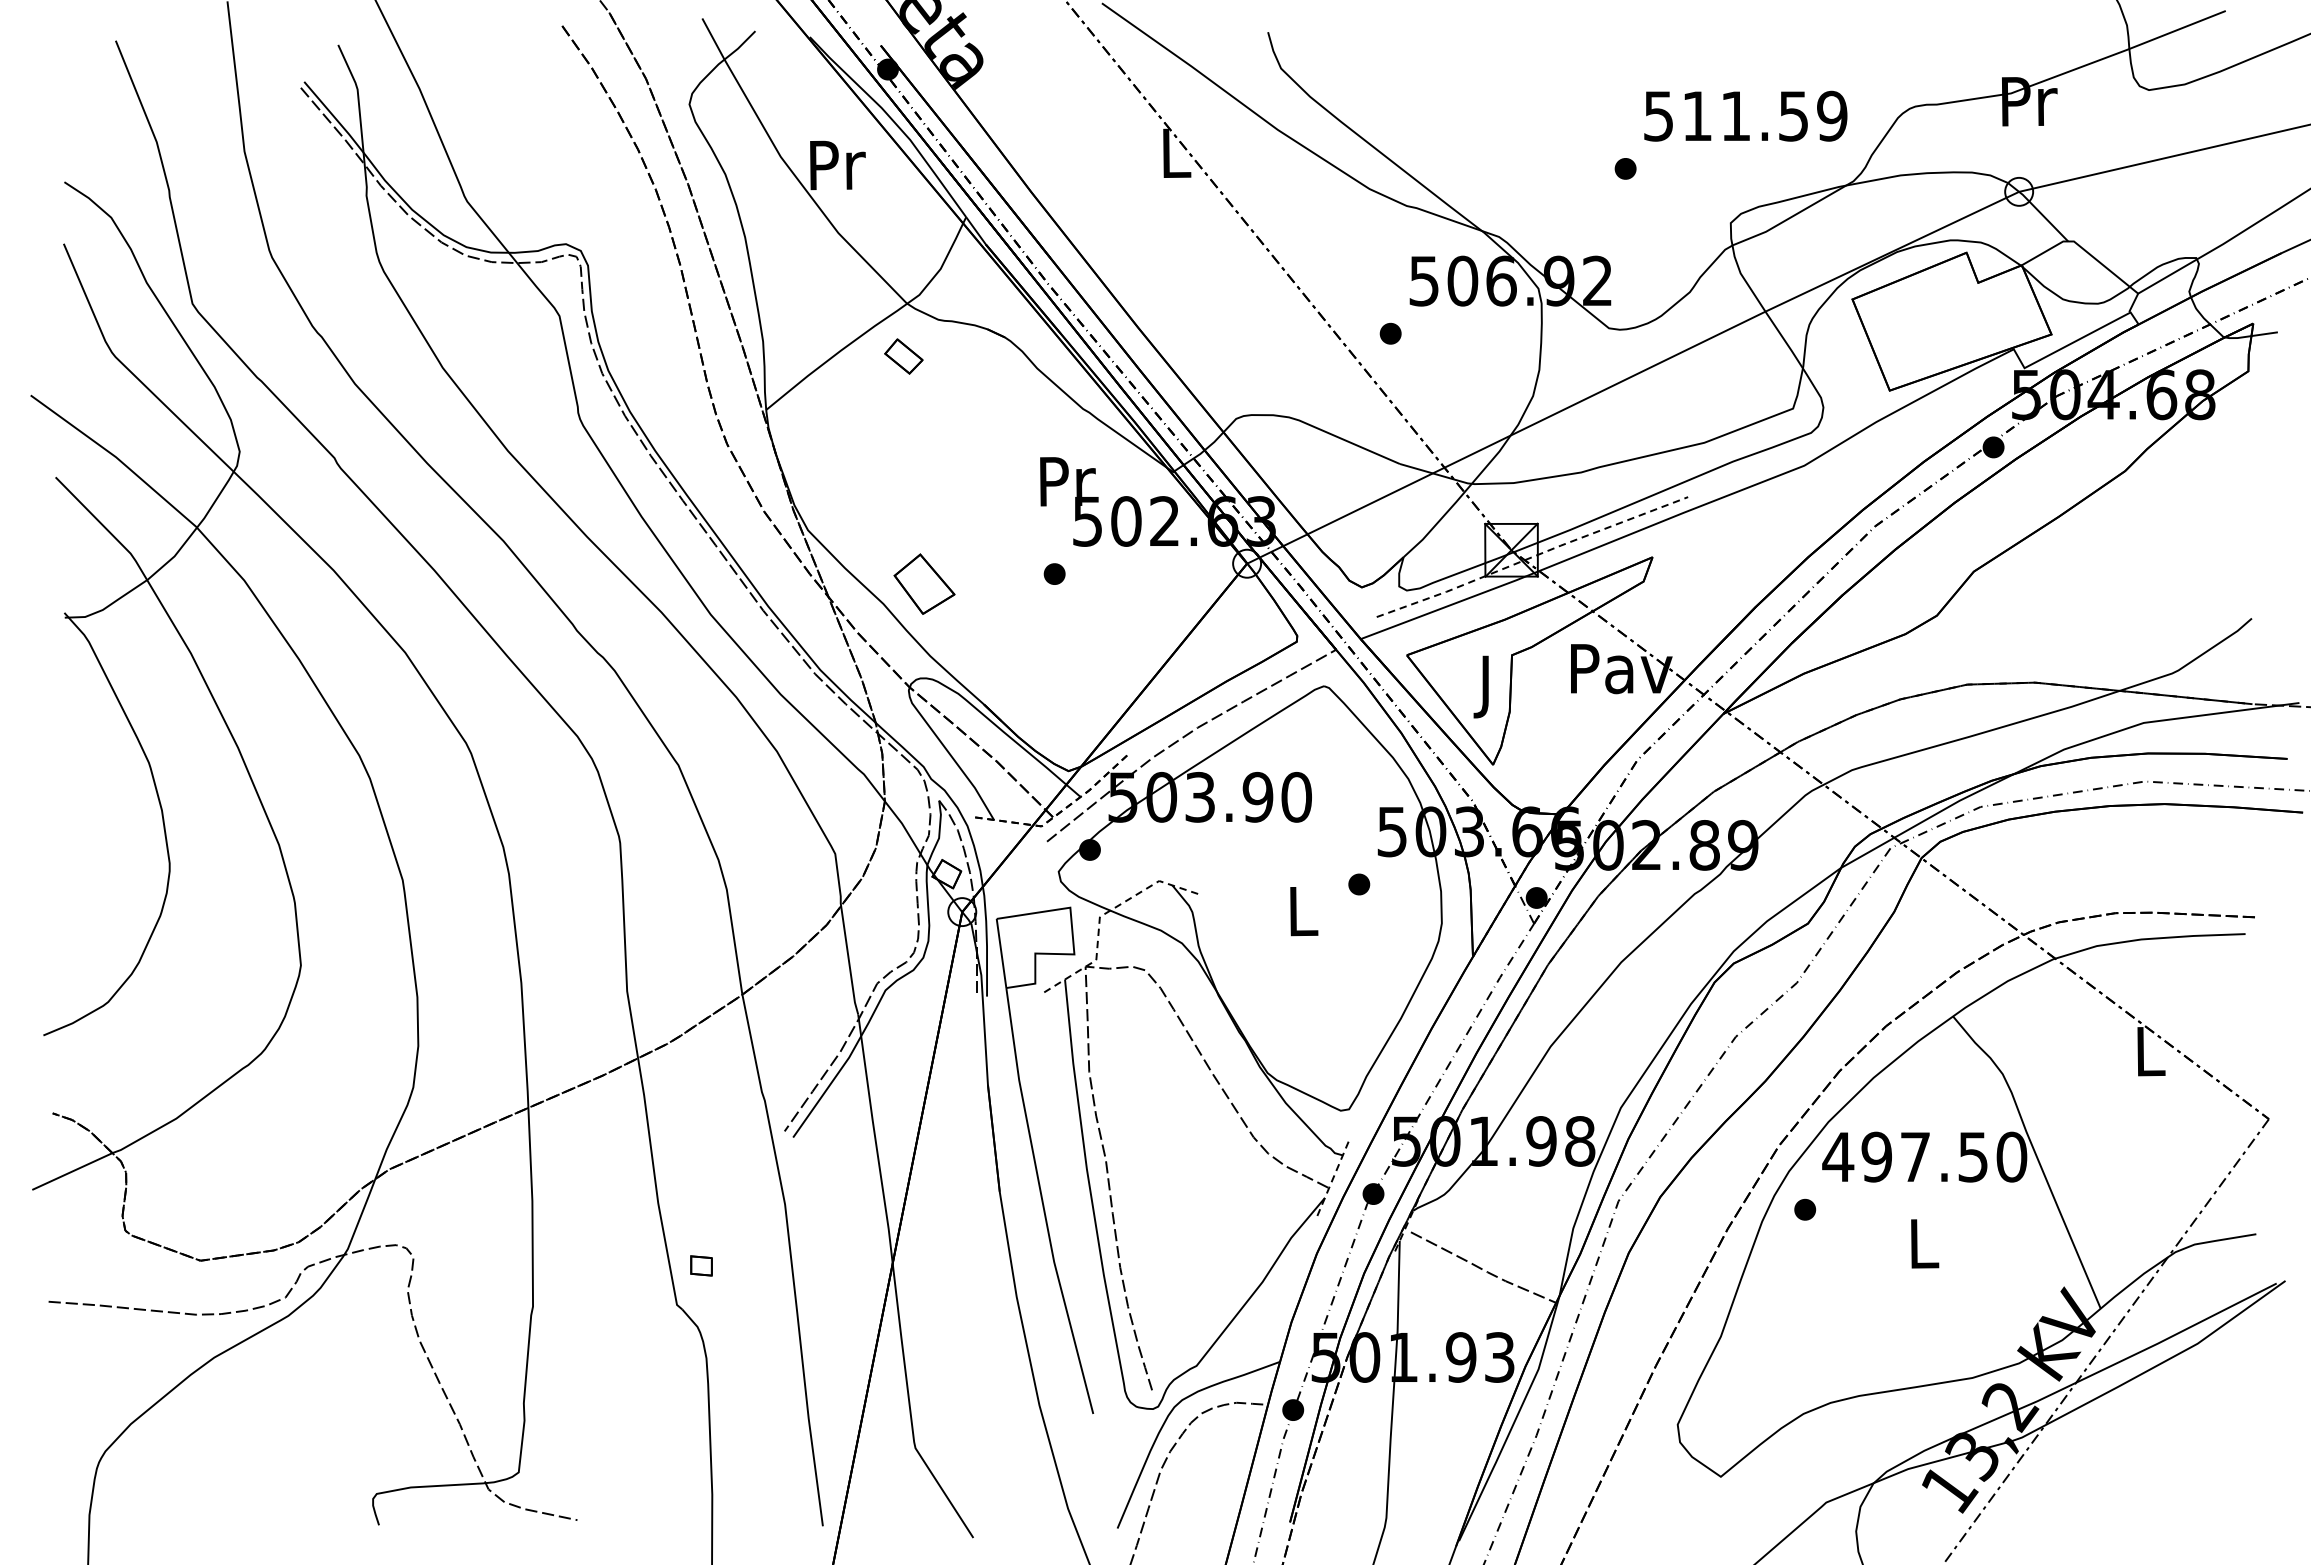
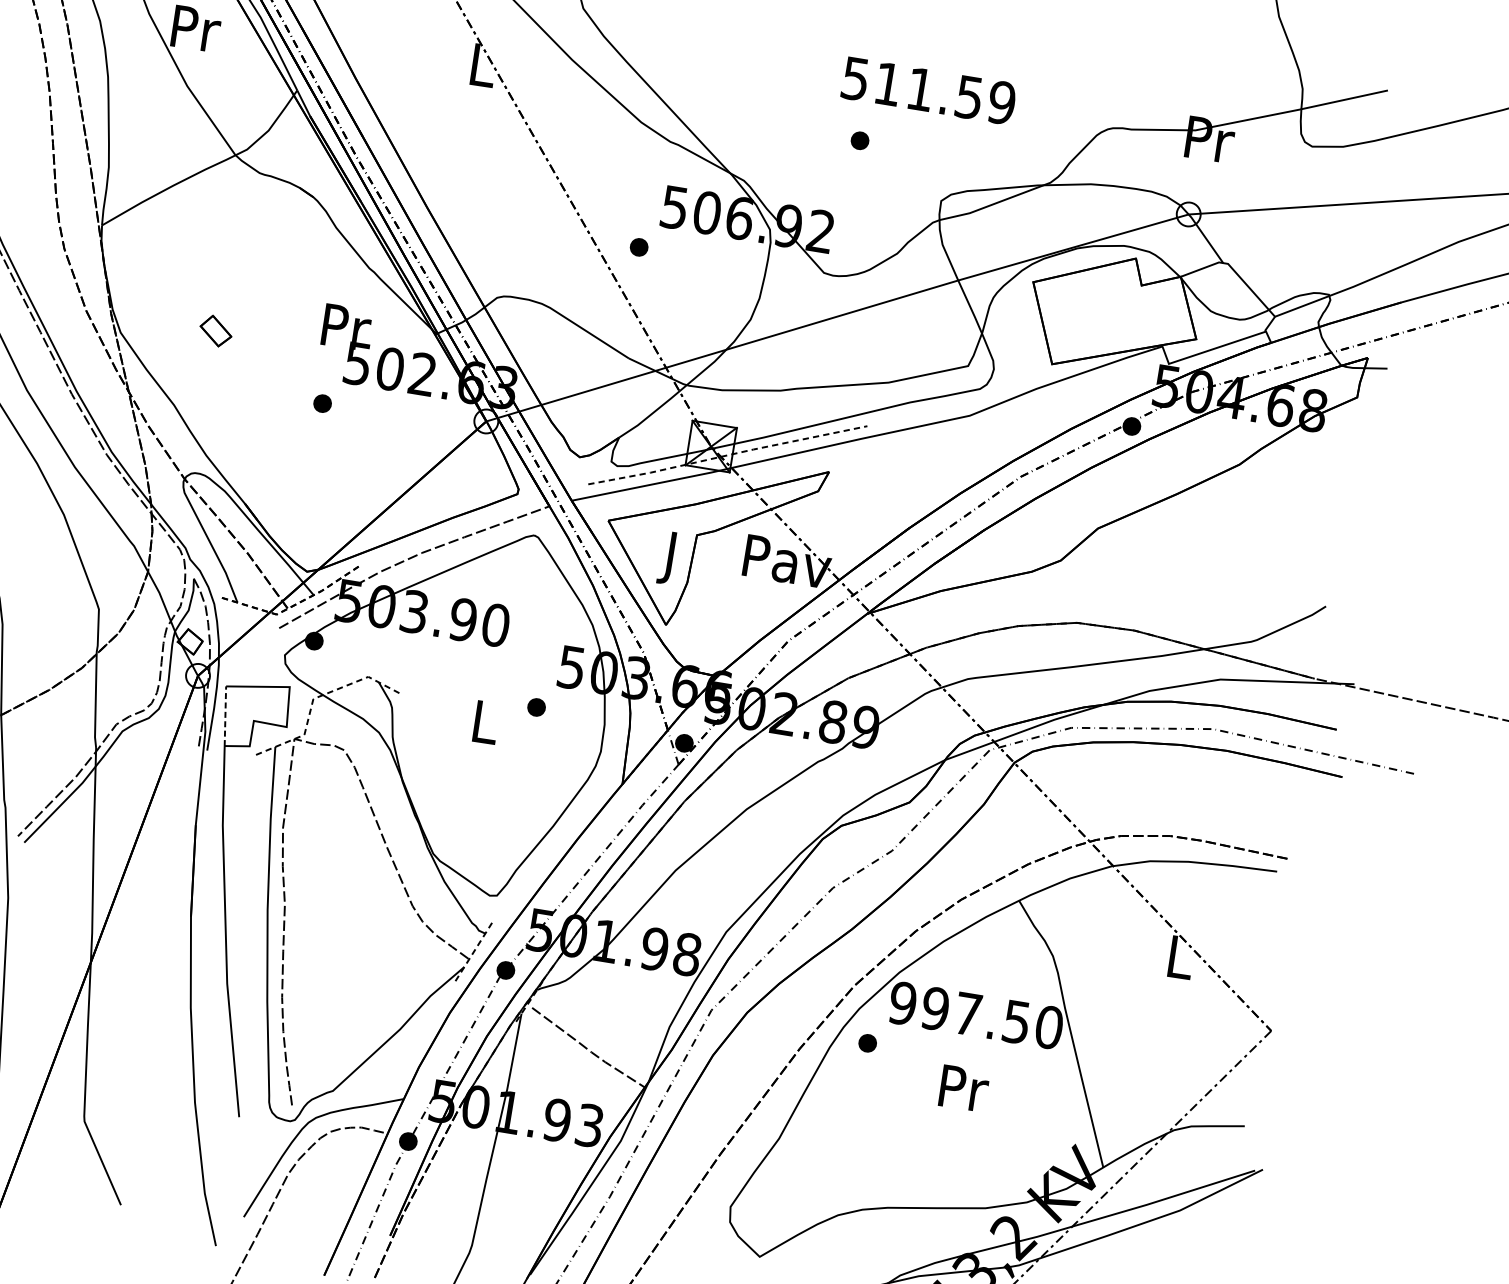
text: (1745, 115) -> (928, 90), moved
part: (903, 356) -> (215, 331), moved
part: (924, 583) -> (211, 393), removed
line: (1001, 953) -> (225, 716), solid -> dashed
text: (1838, 1156) -> (903, 1003), 497.50 -> 997.50
text: (1924, 1243) -> (963, 1088), L -> Pr

